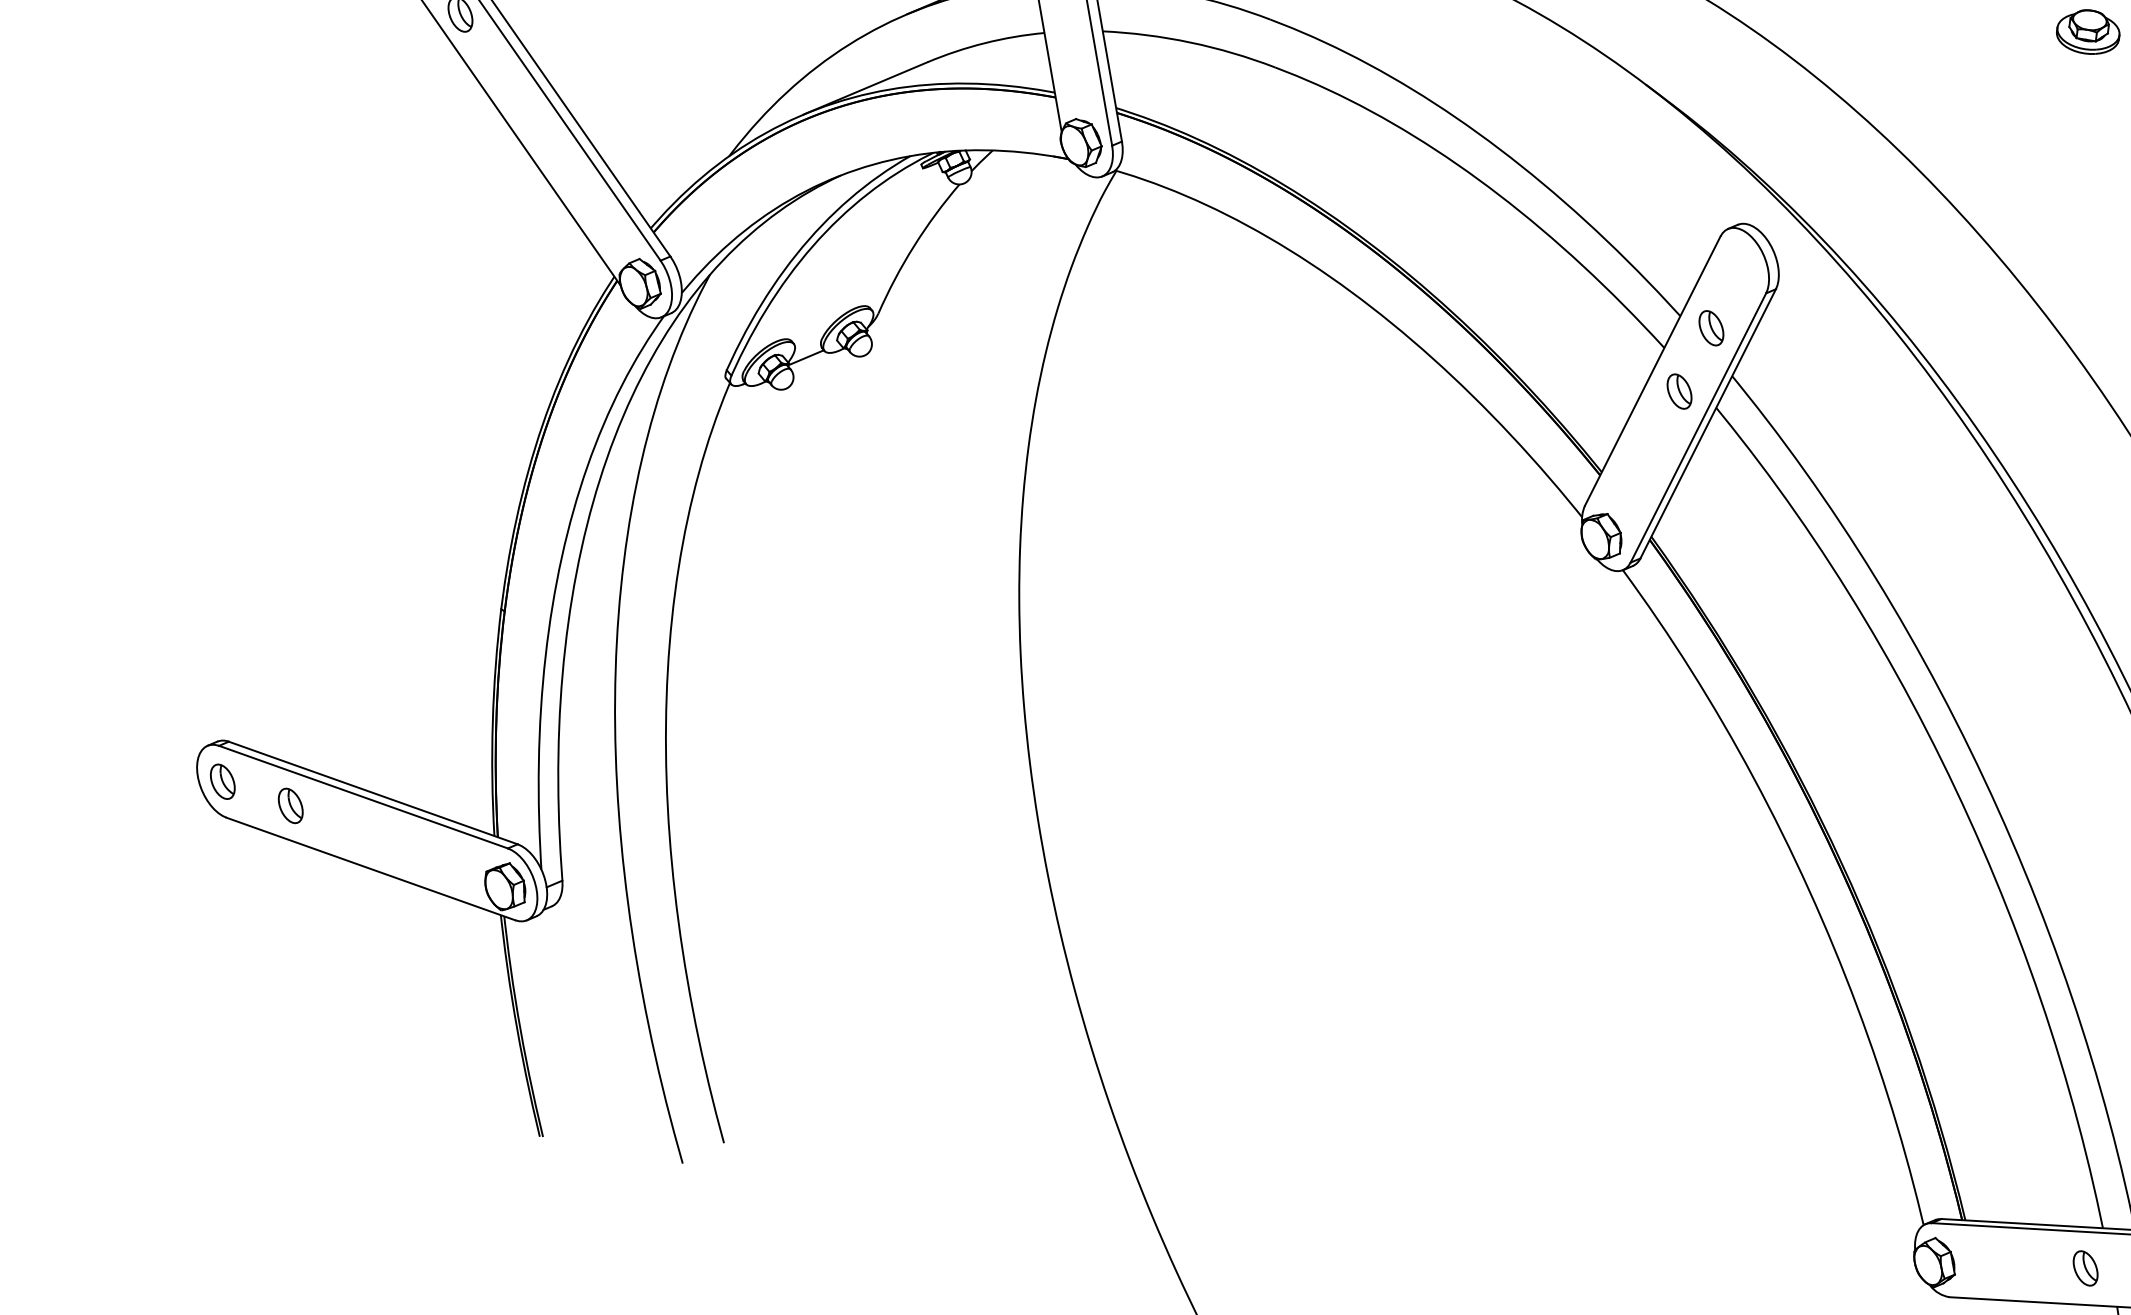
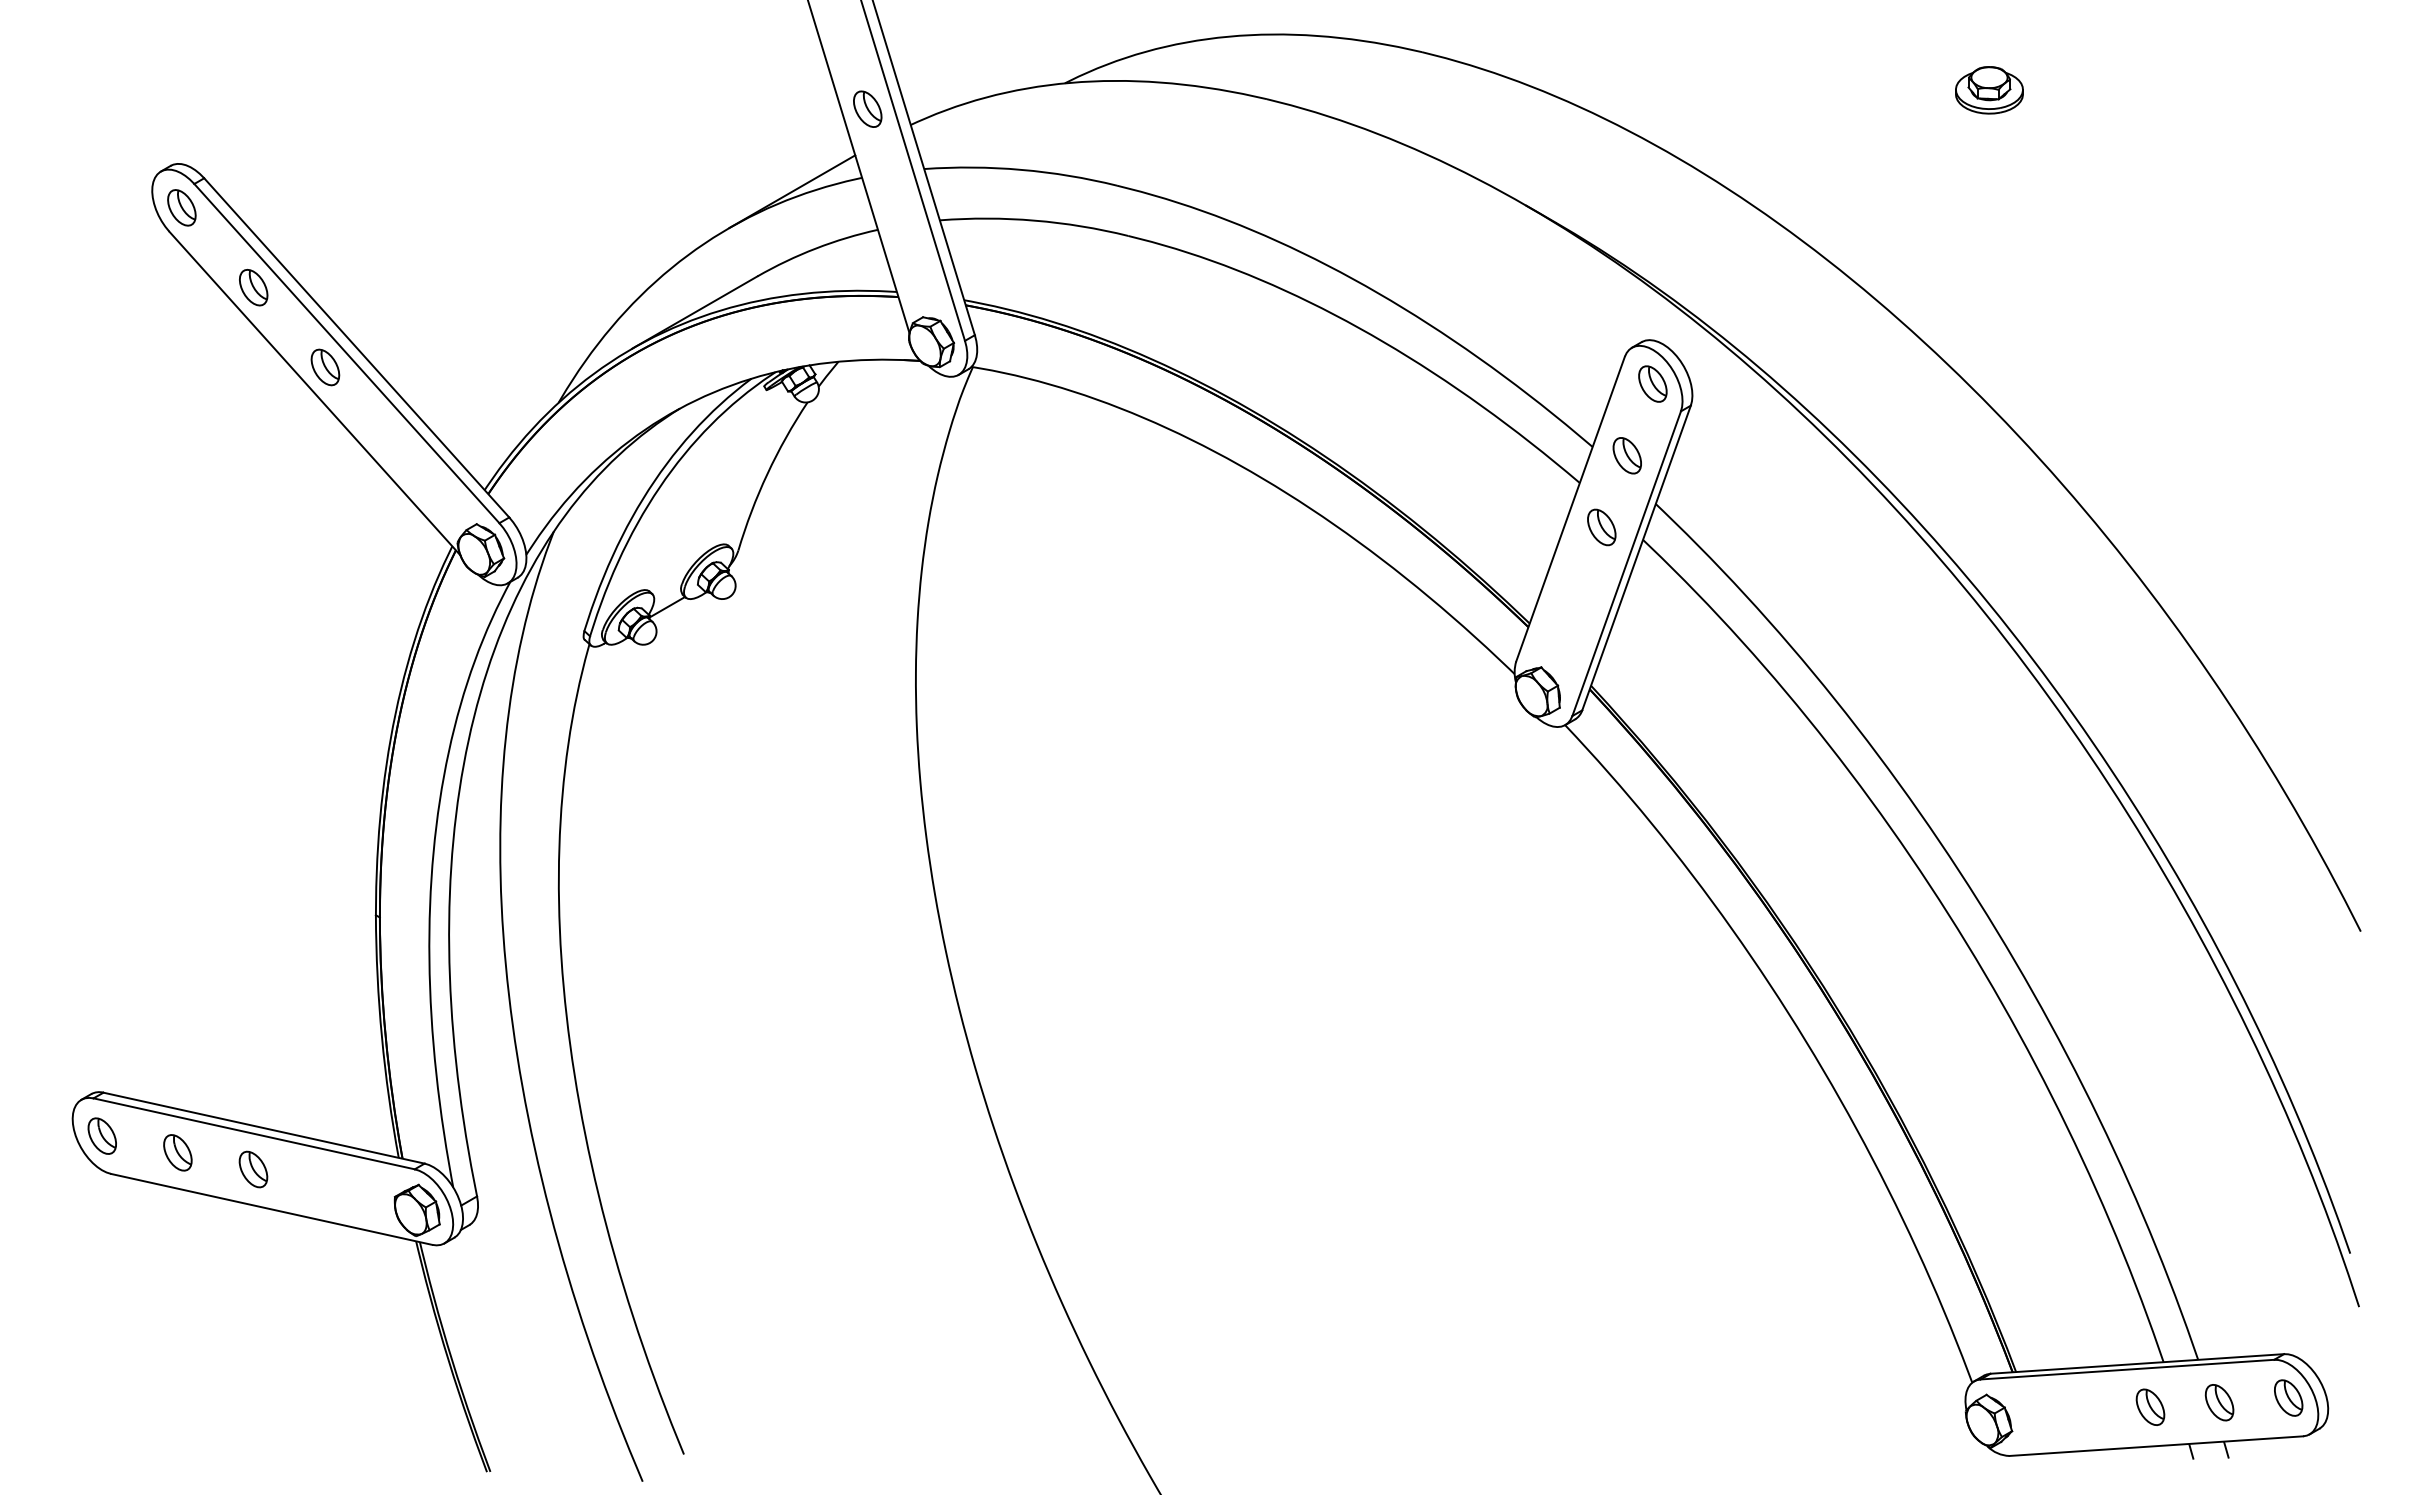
part: (517, 96) -> (325, 367), added
part: (1743, 264) -> (1652, 383), added
part: (358, 830) -> (253, 1169), added

